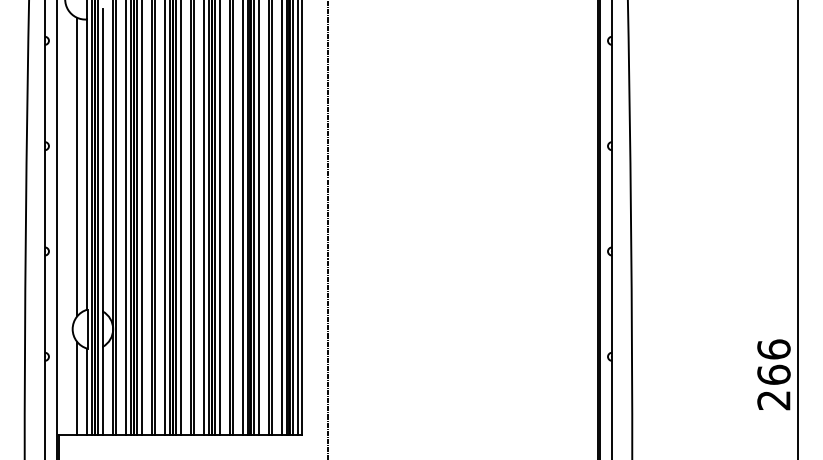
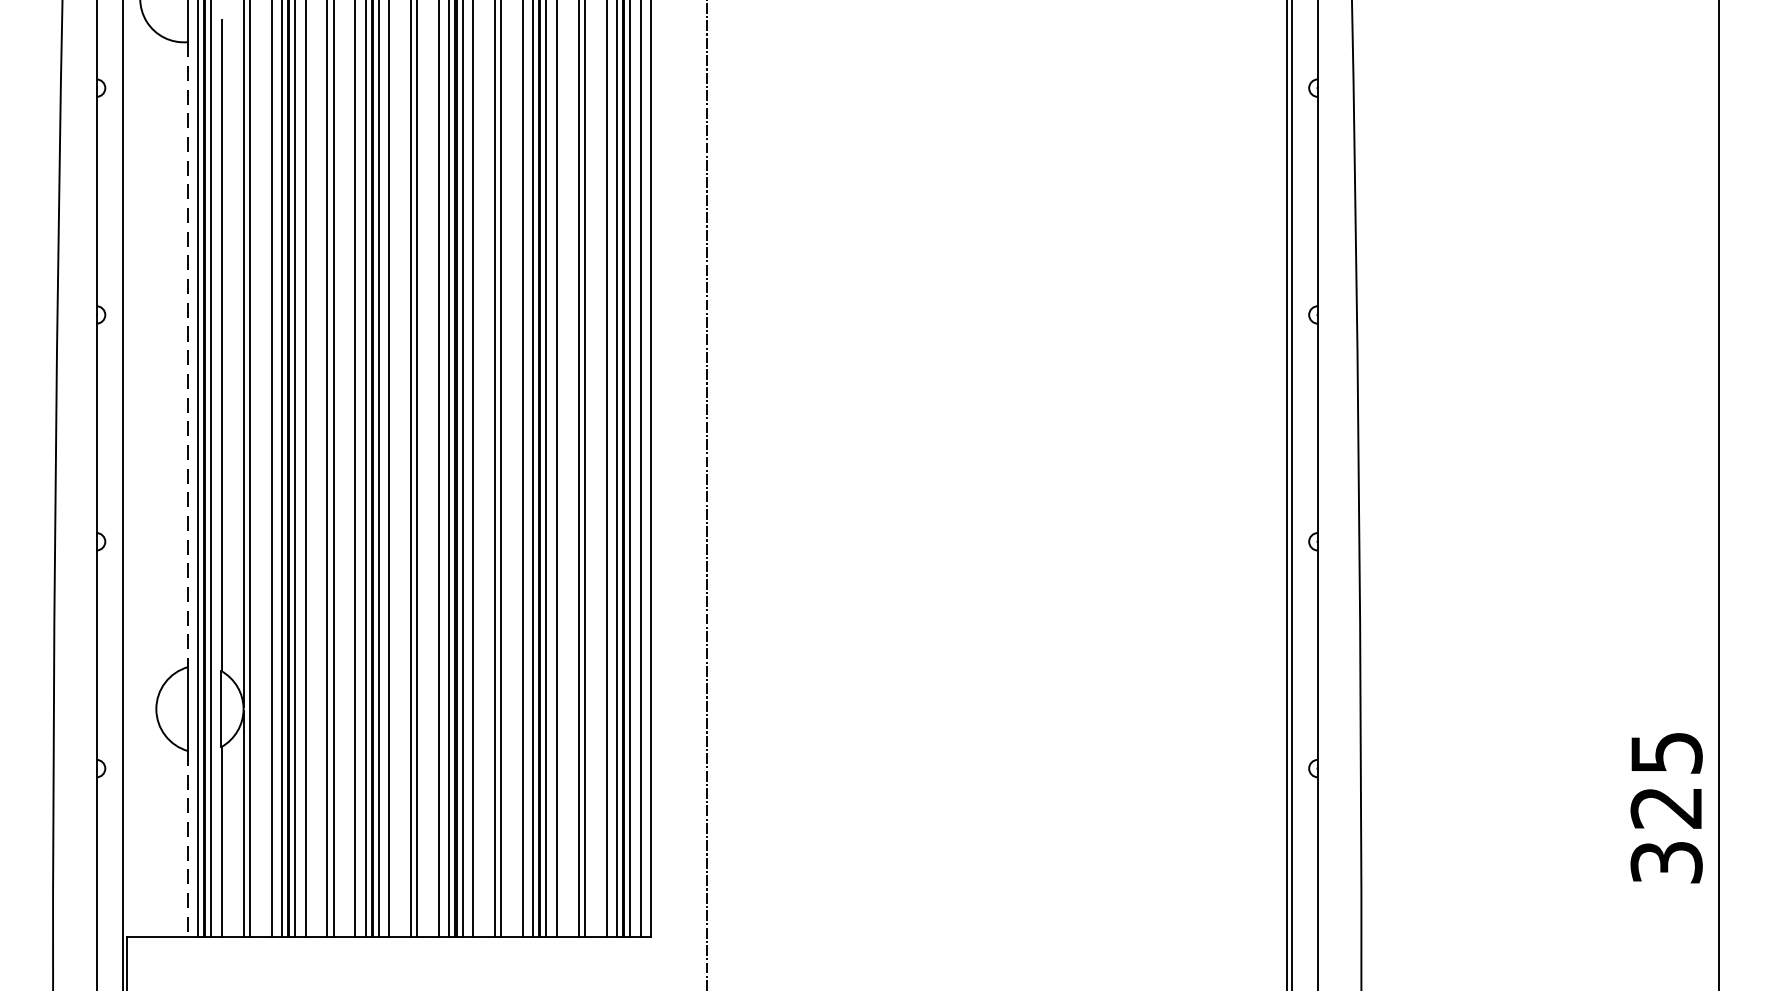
line: (87, 165) -> (188, 356), solid -> dashed
line: (77, 166) -> (166, 358), removed
text: (773, 374) -> (1665, 806), 266 -> 325
line: (77, 387) -> (166, 834), removed
line: (87, 392) -> (188, 845), solid -> dashed

